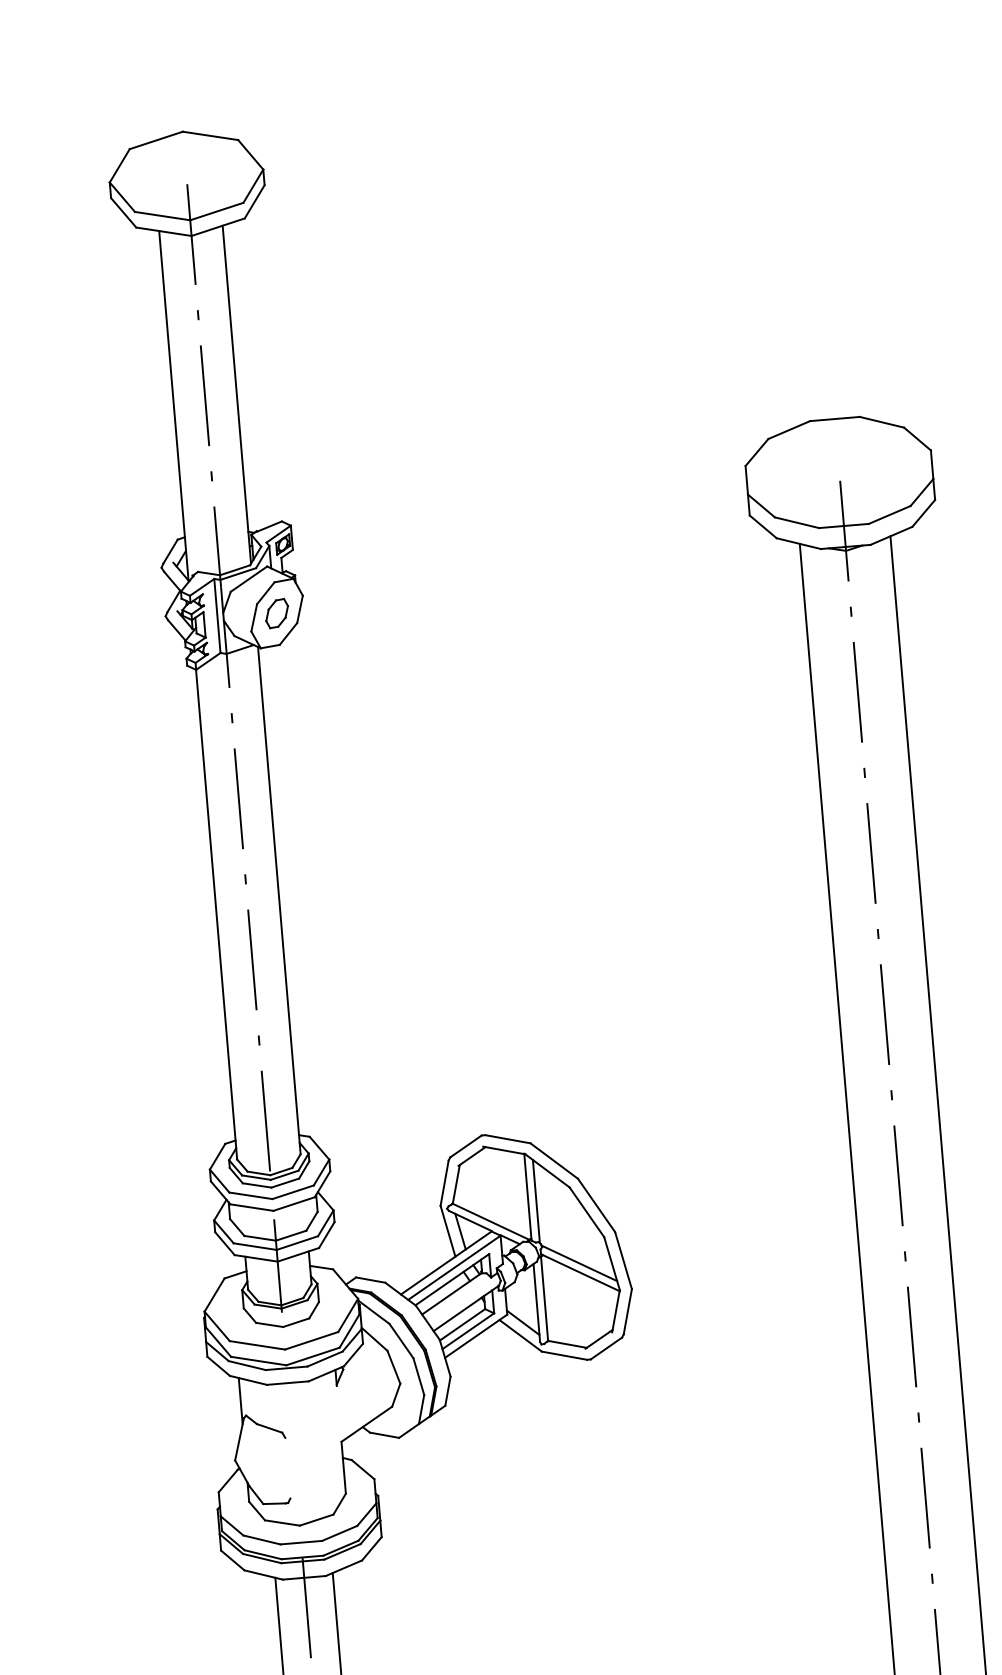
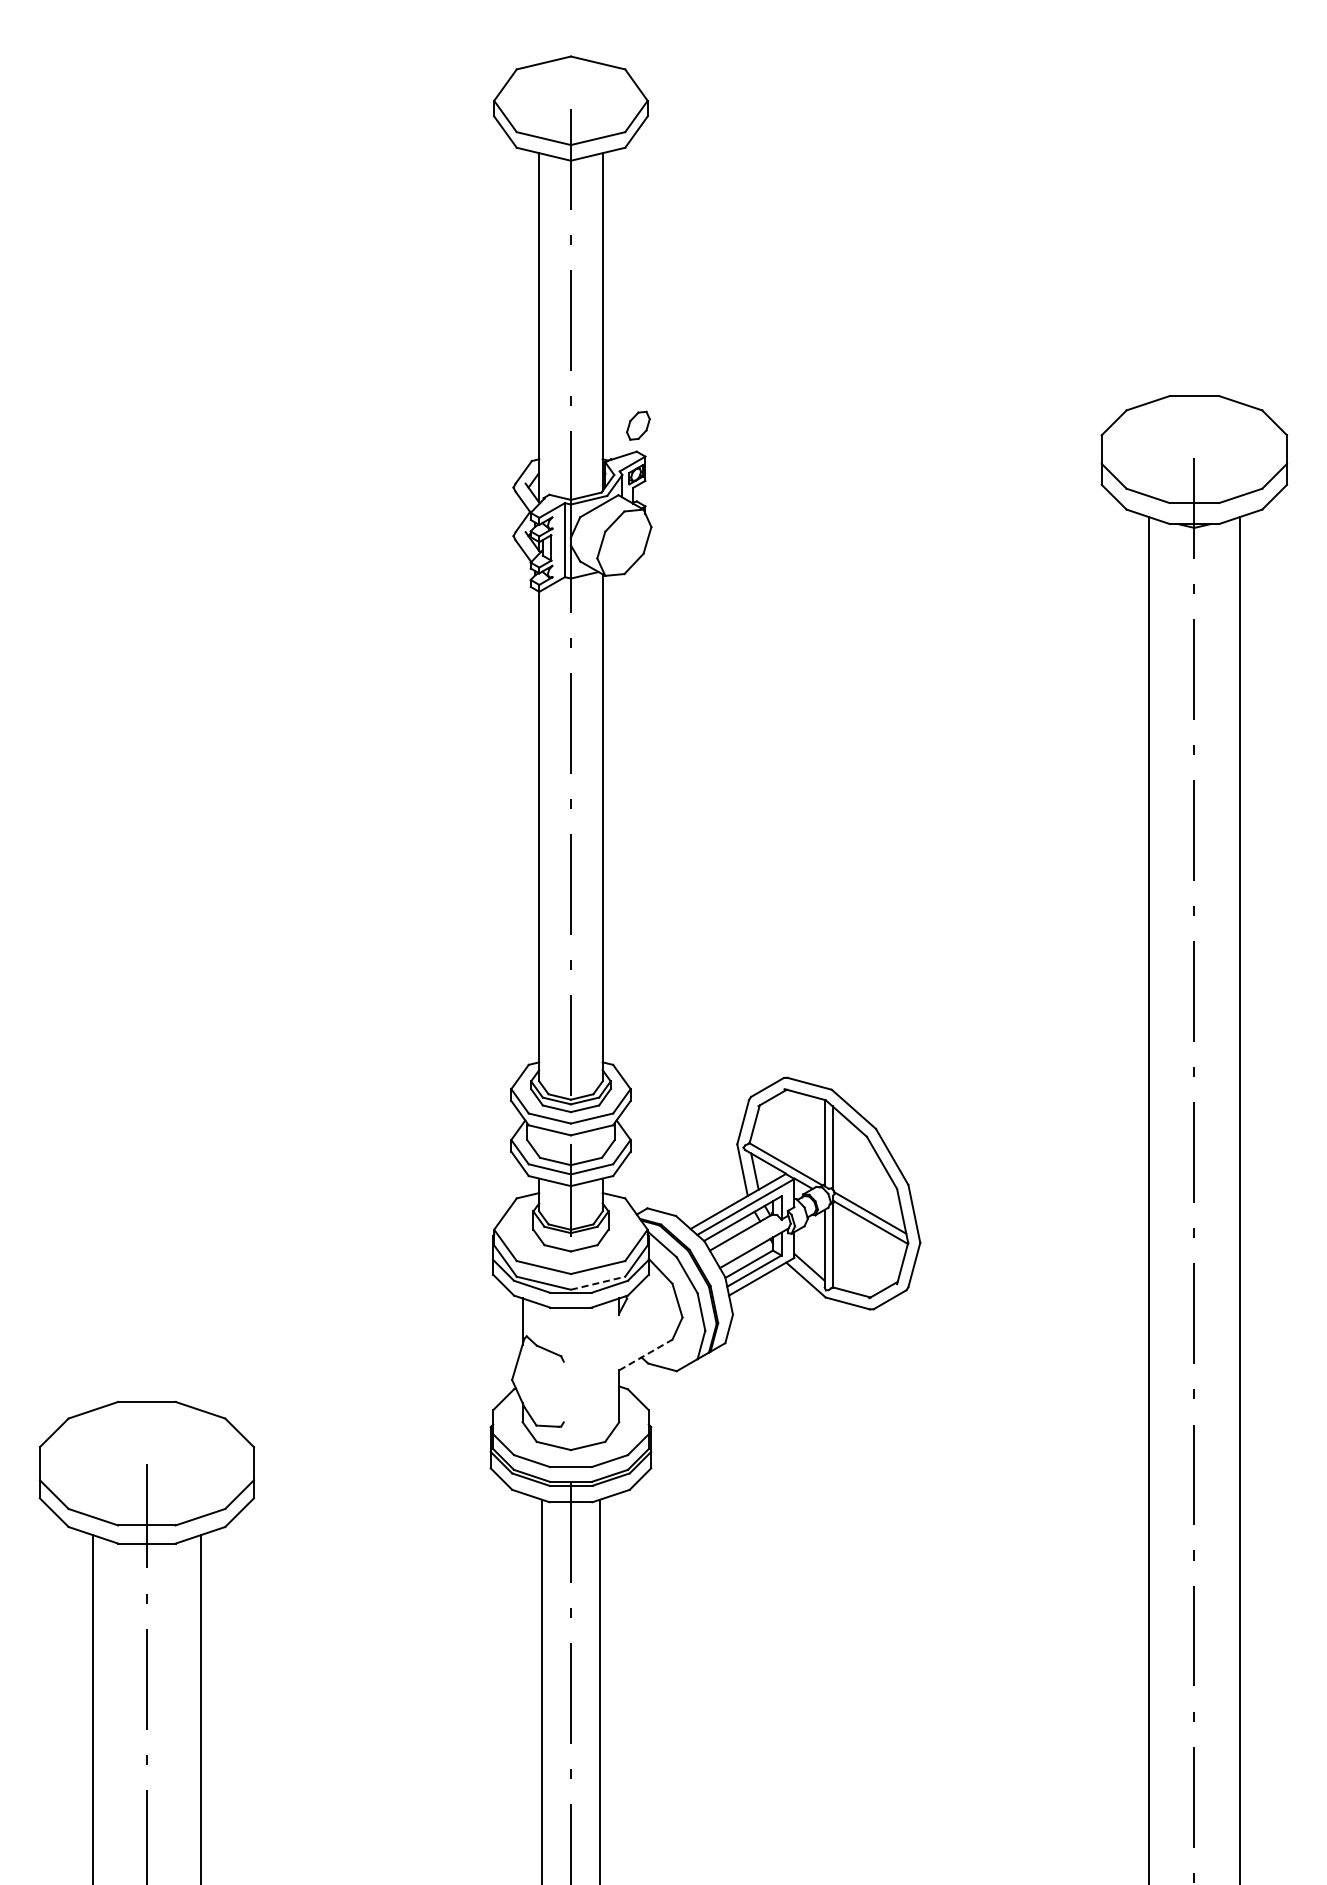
part: (277, 613) -> (638, 425), moved
line: (313, 1356) -> (598, 1283), solid -> dashed
line: (366, 1424) -> (645, 1355), solid -> dashed

